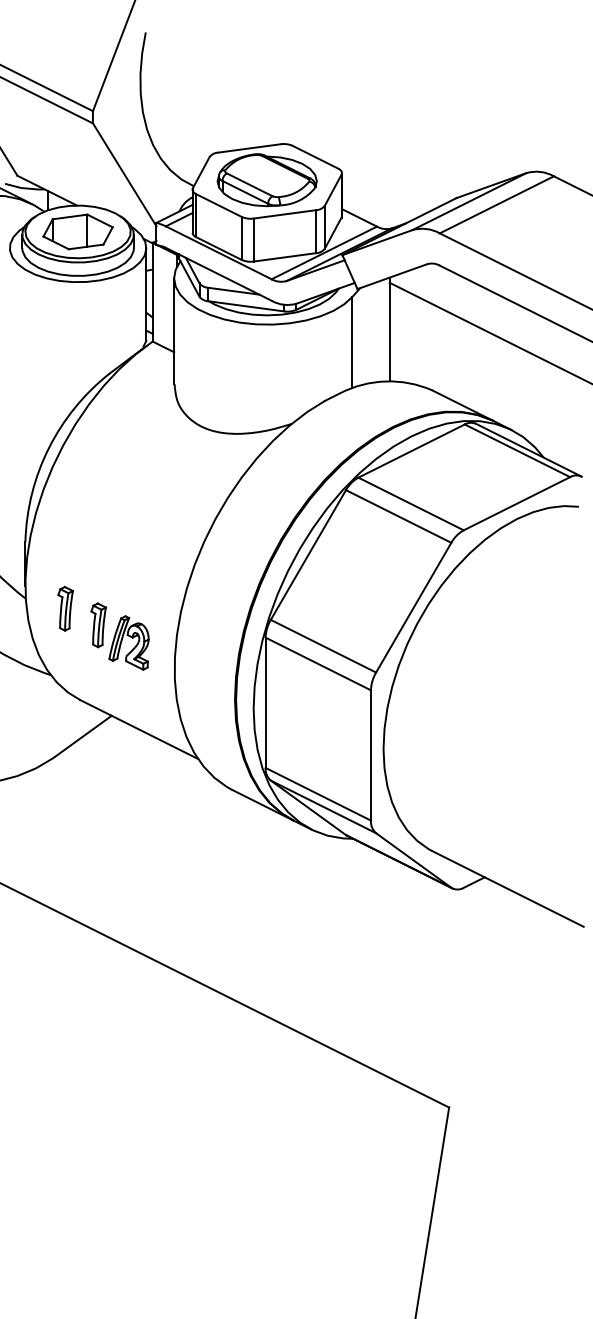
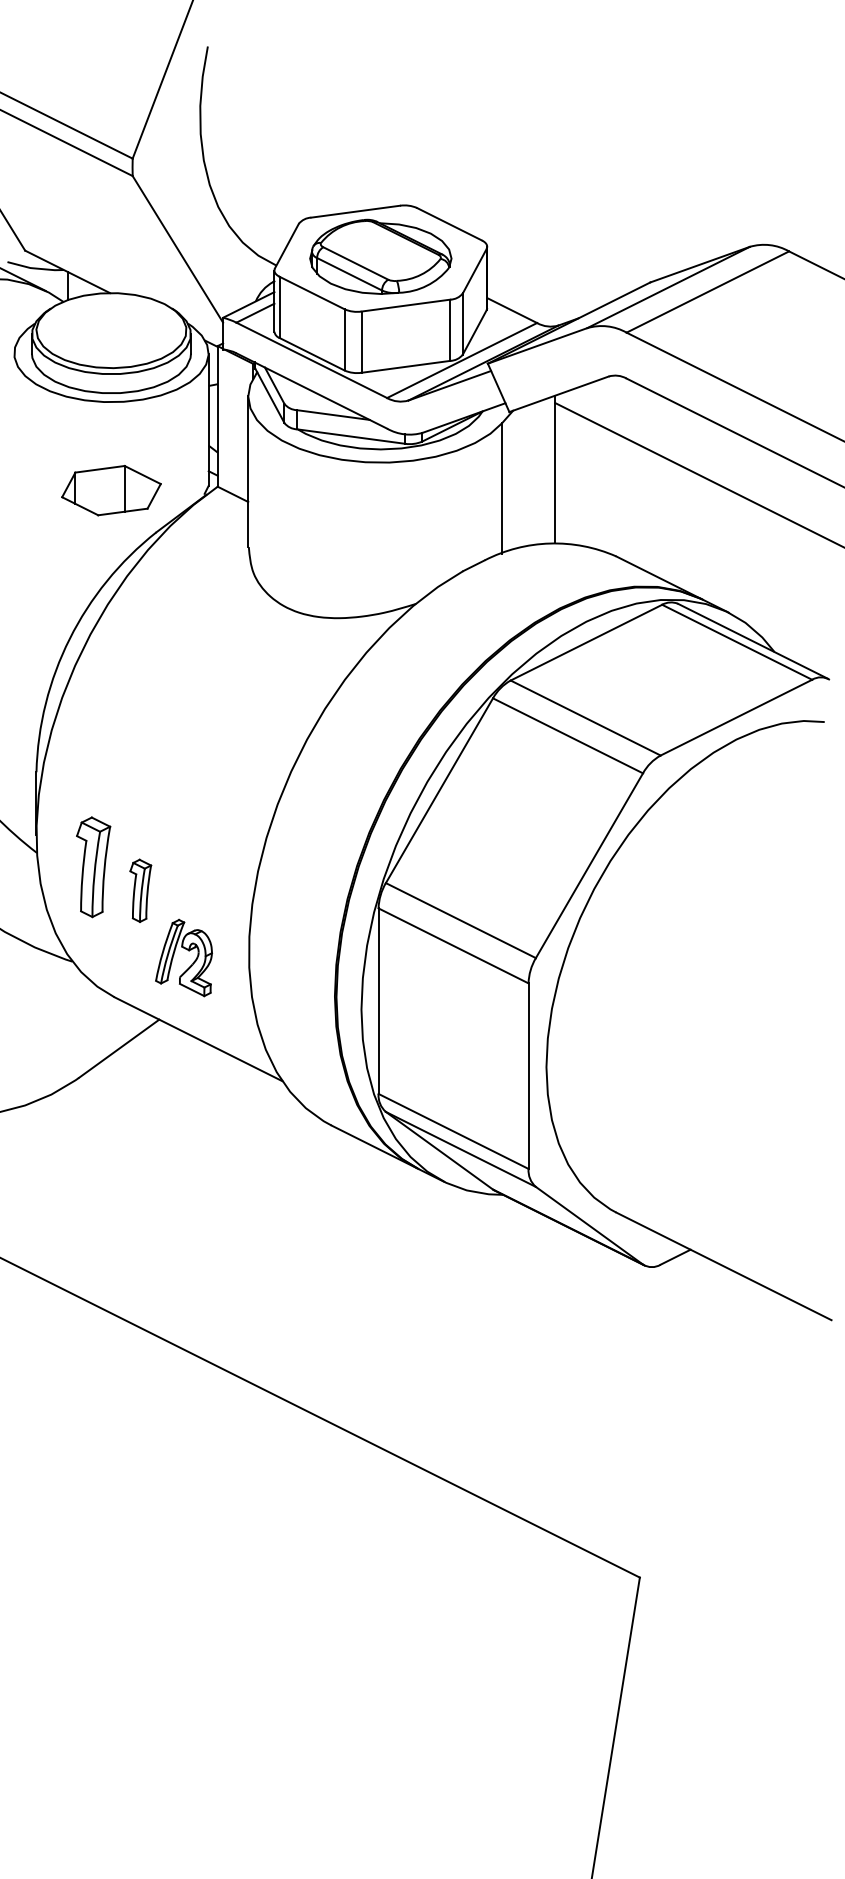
part: (78, 231) -> (111, 490), moved
part: (65, 608) -> (93, 867), size x1.6
part: (132, 638) -> (188, 951), moved

